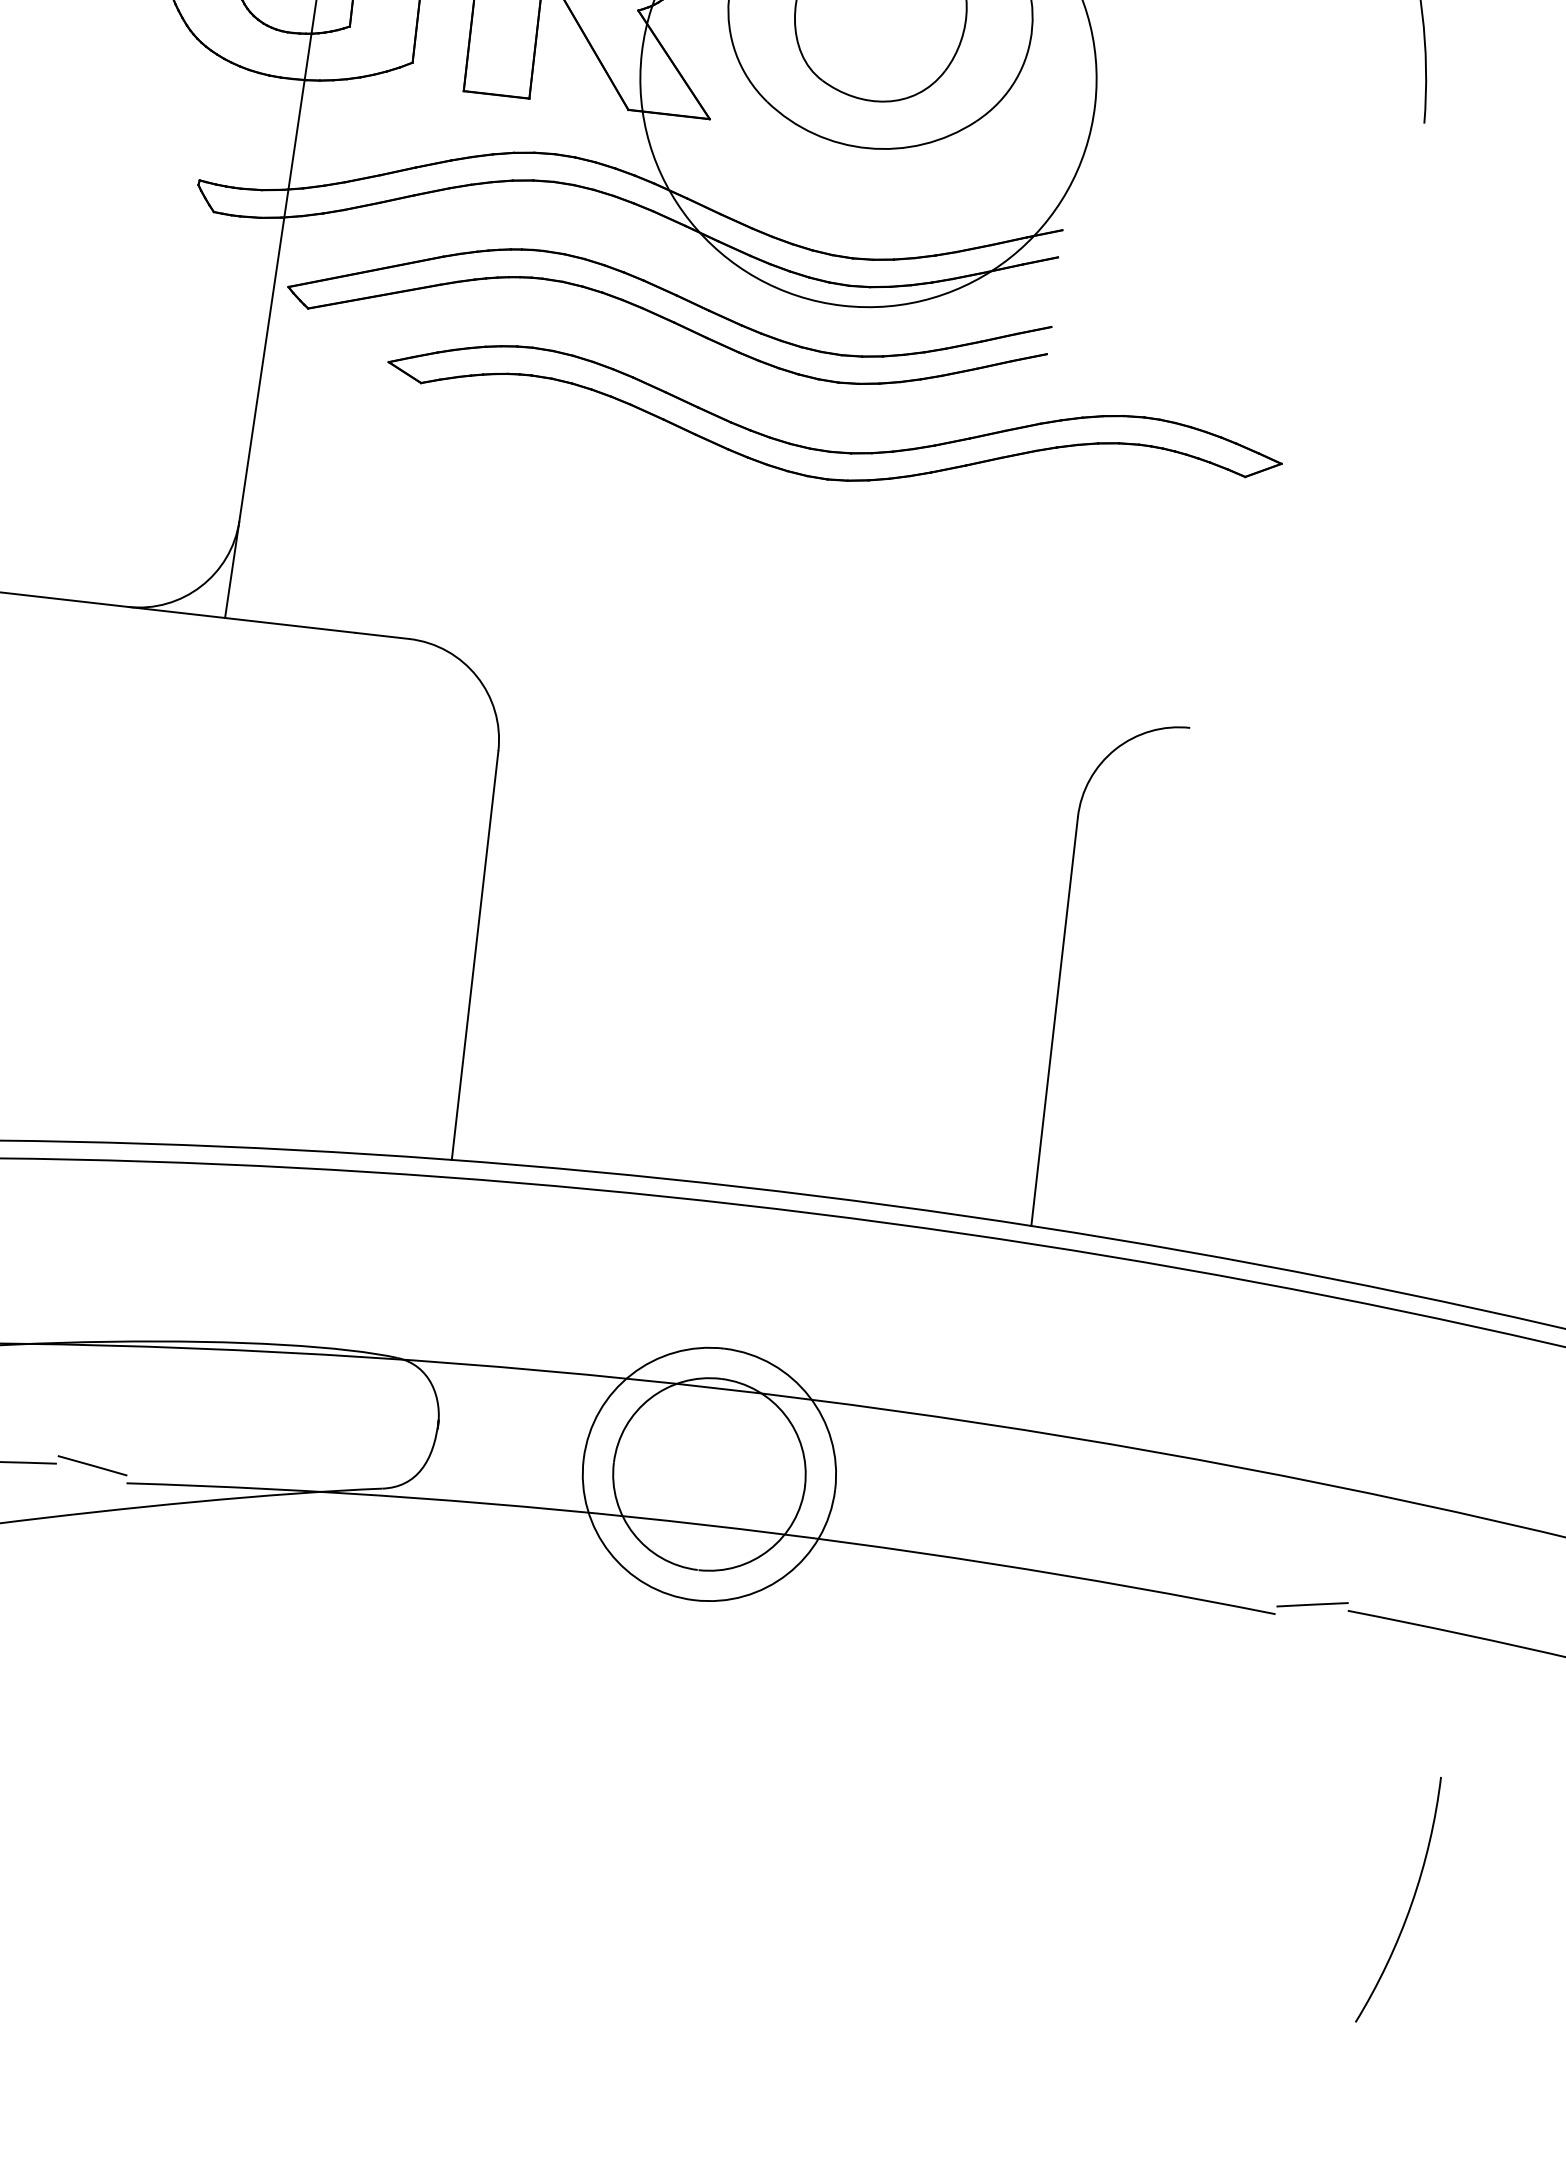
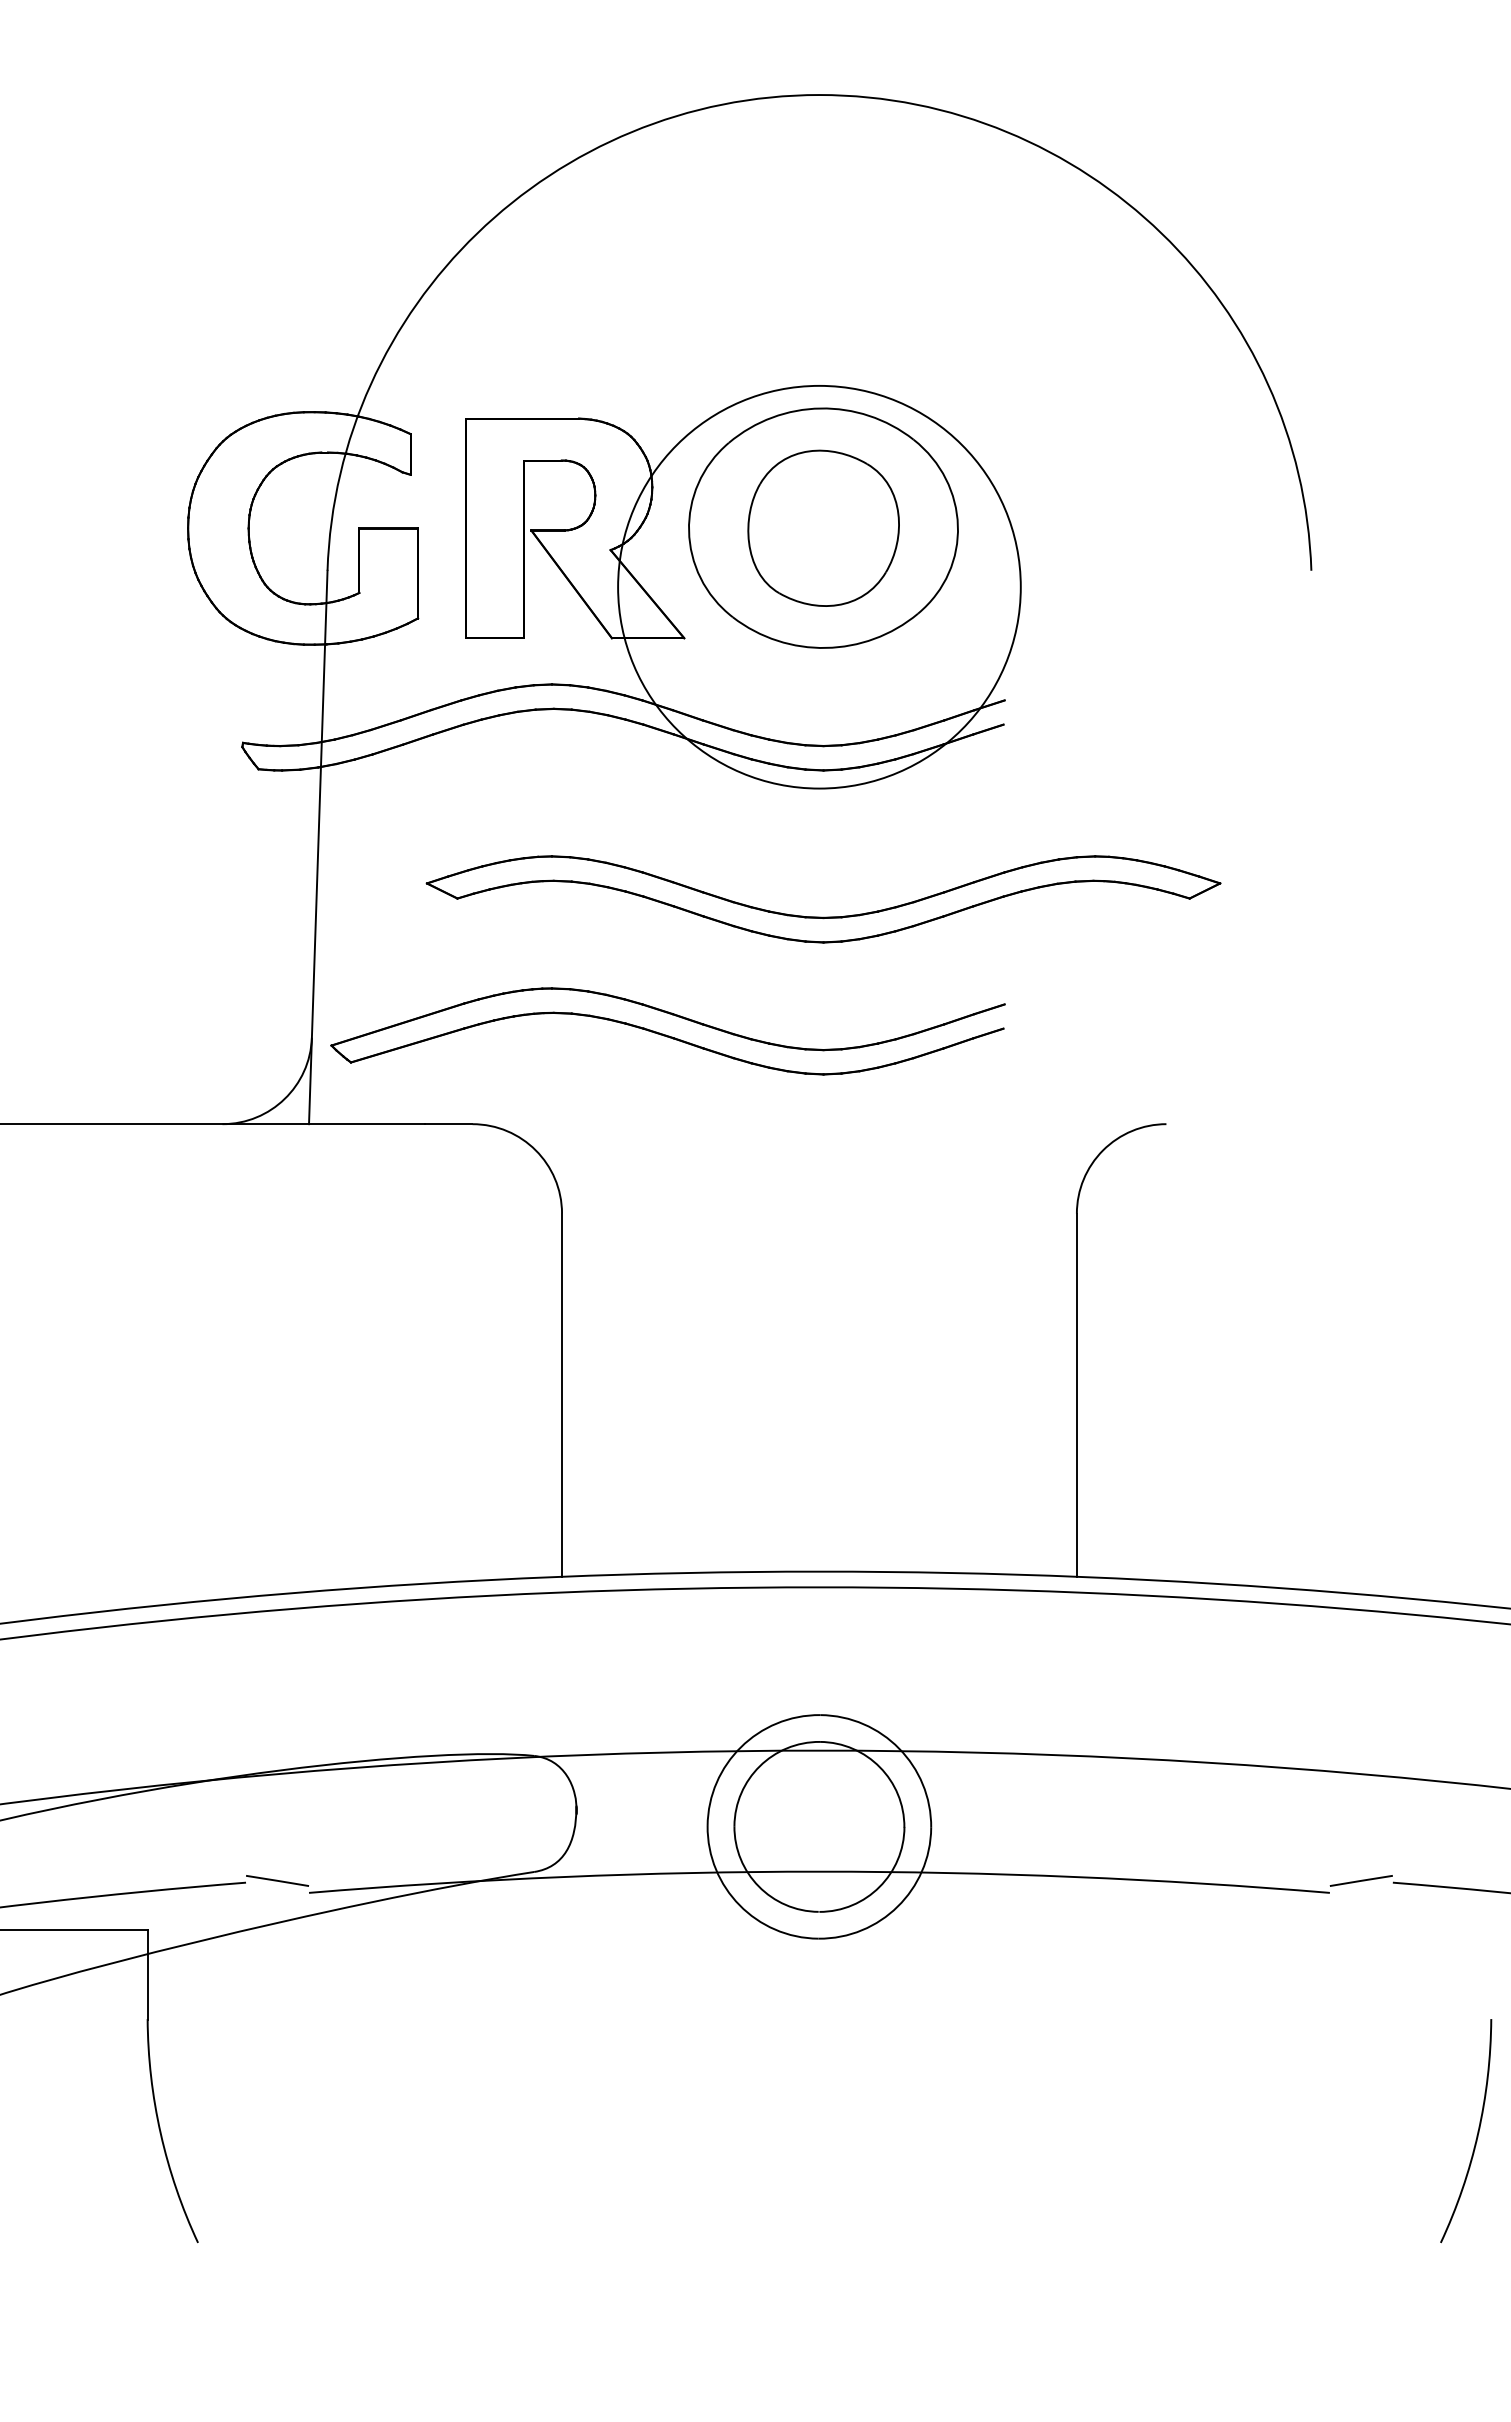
part: (668, 314) -> (667, 1031), moved

